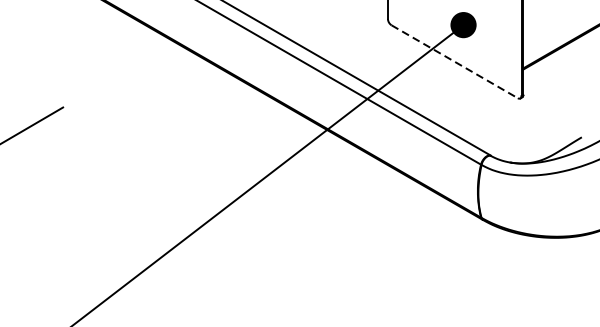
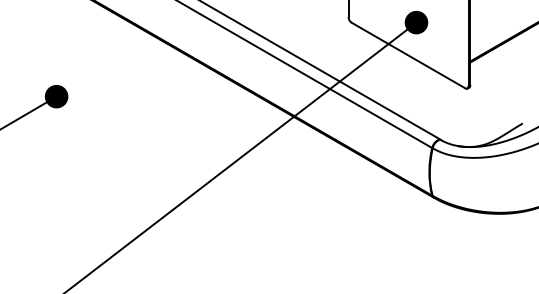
line: (454, 61) -> (408, 55), dashed -> solid
fill: (62, 107) -> (56, 96), added

